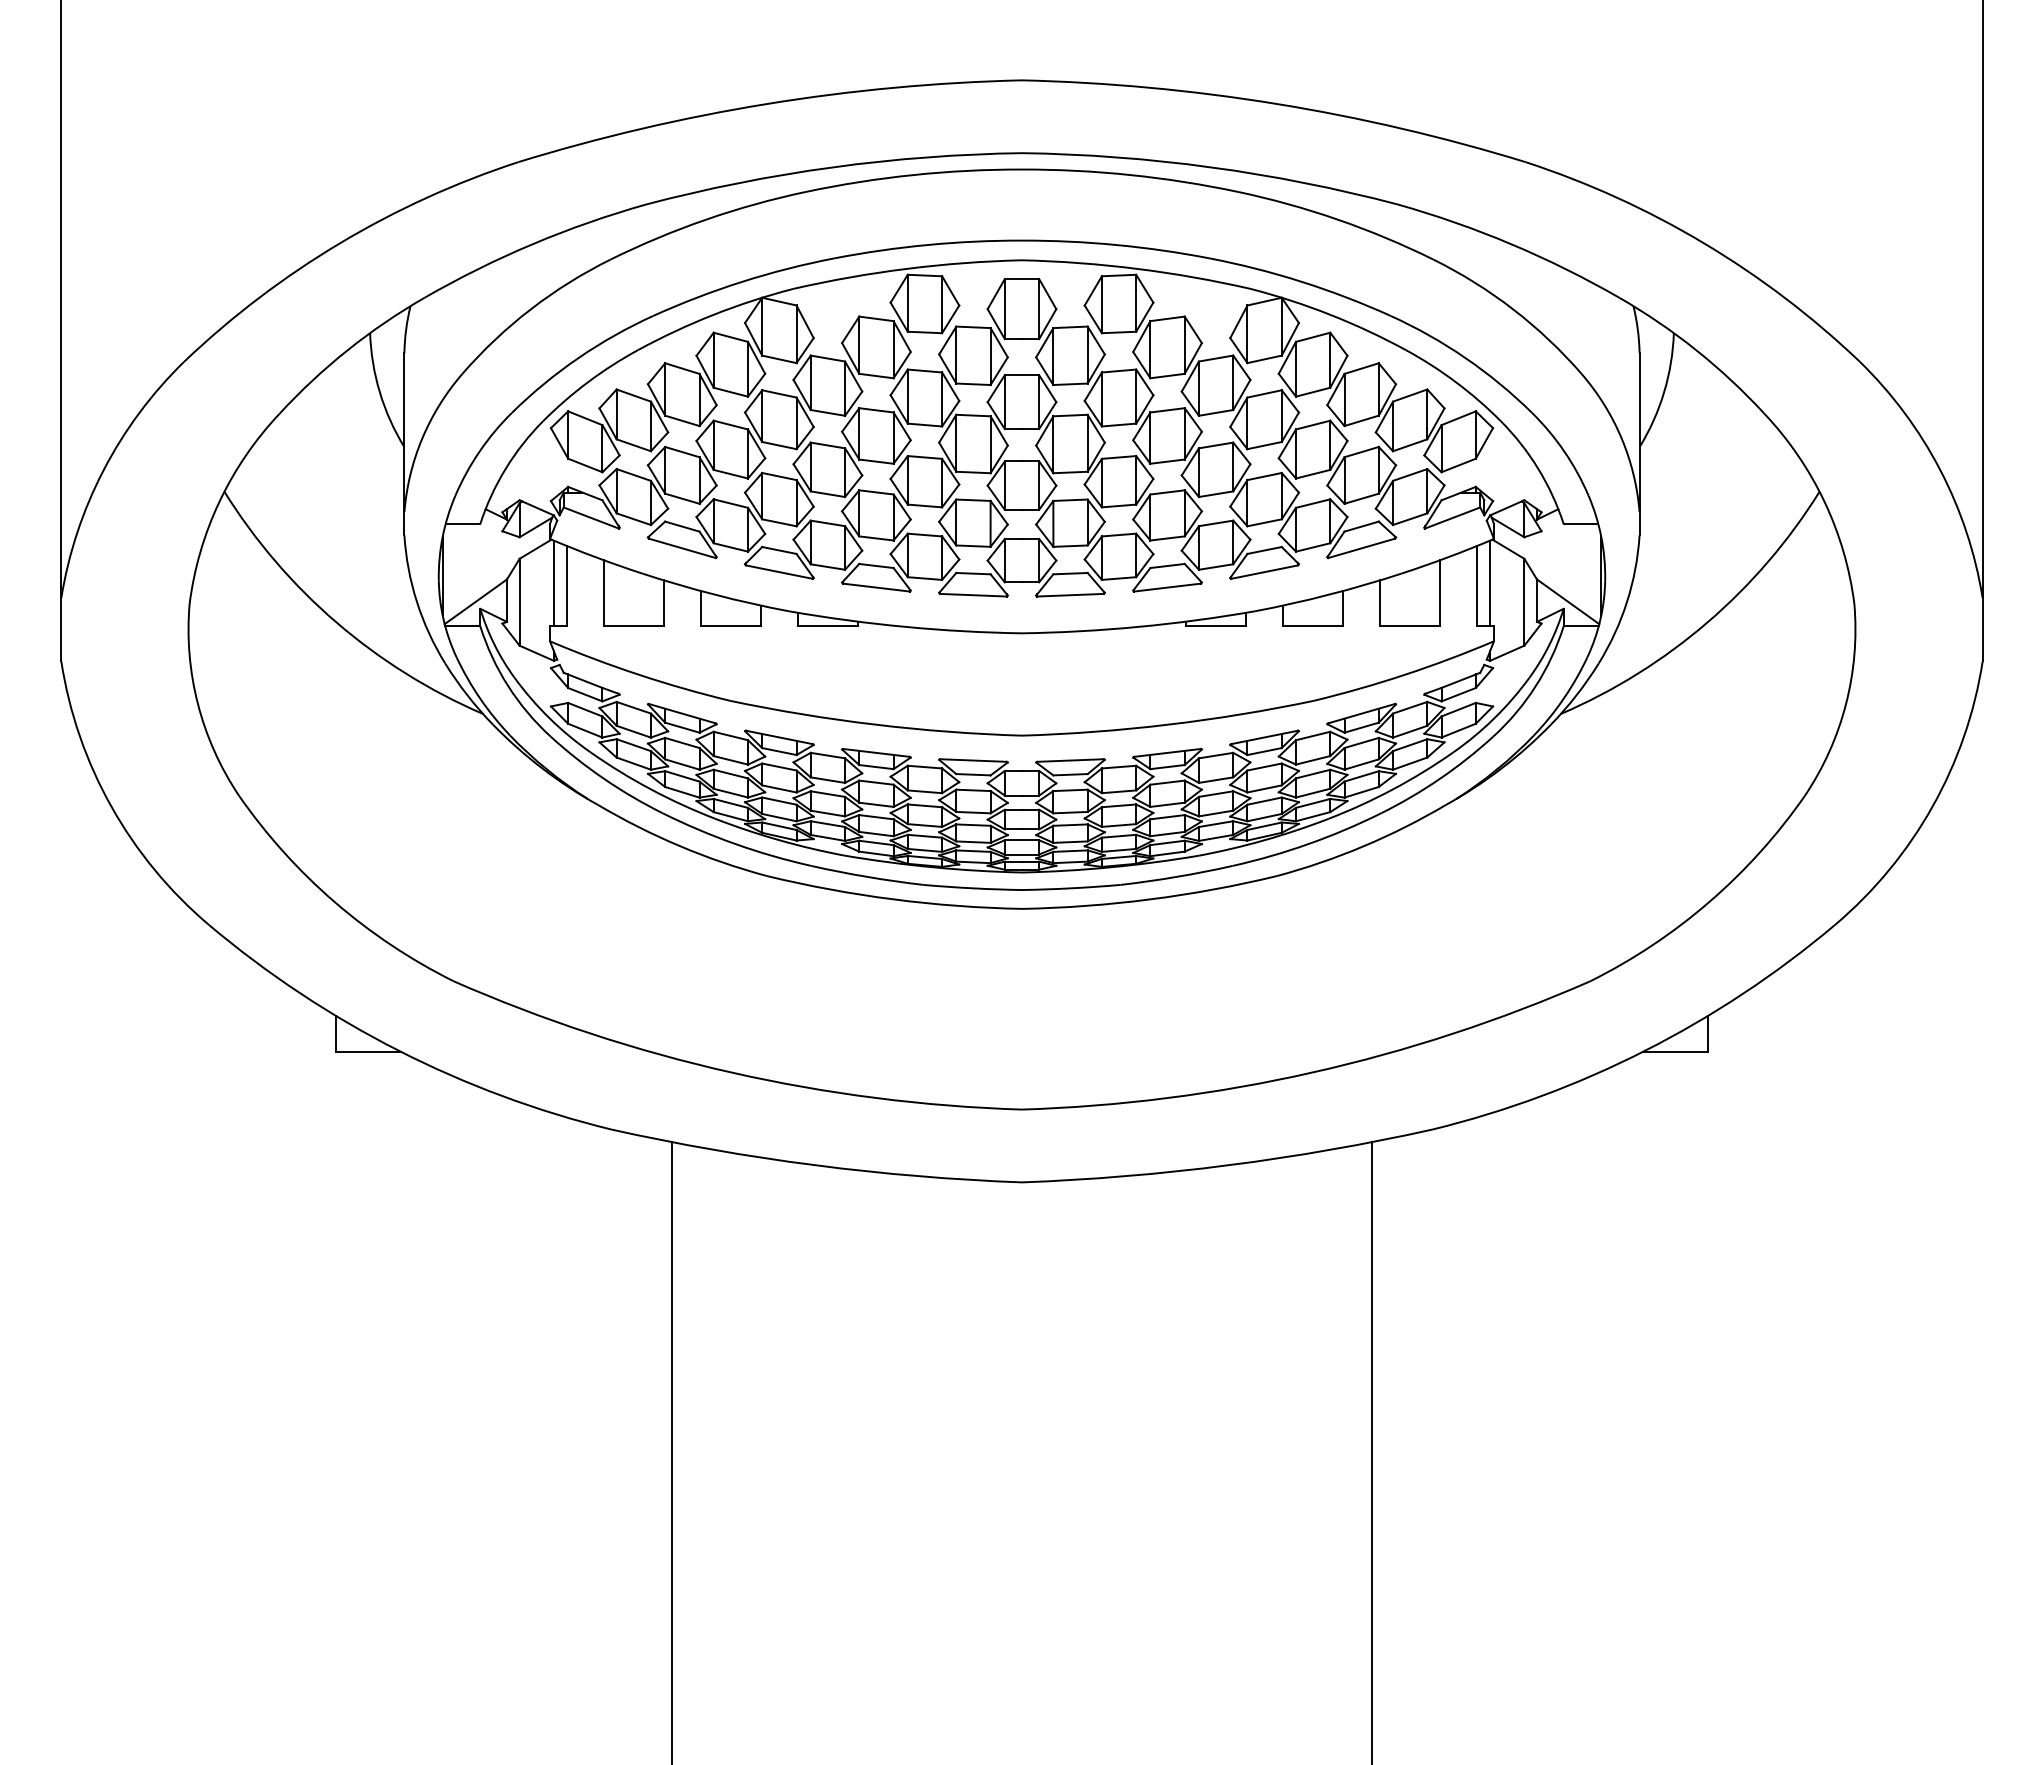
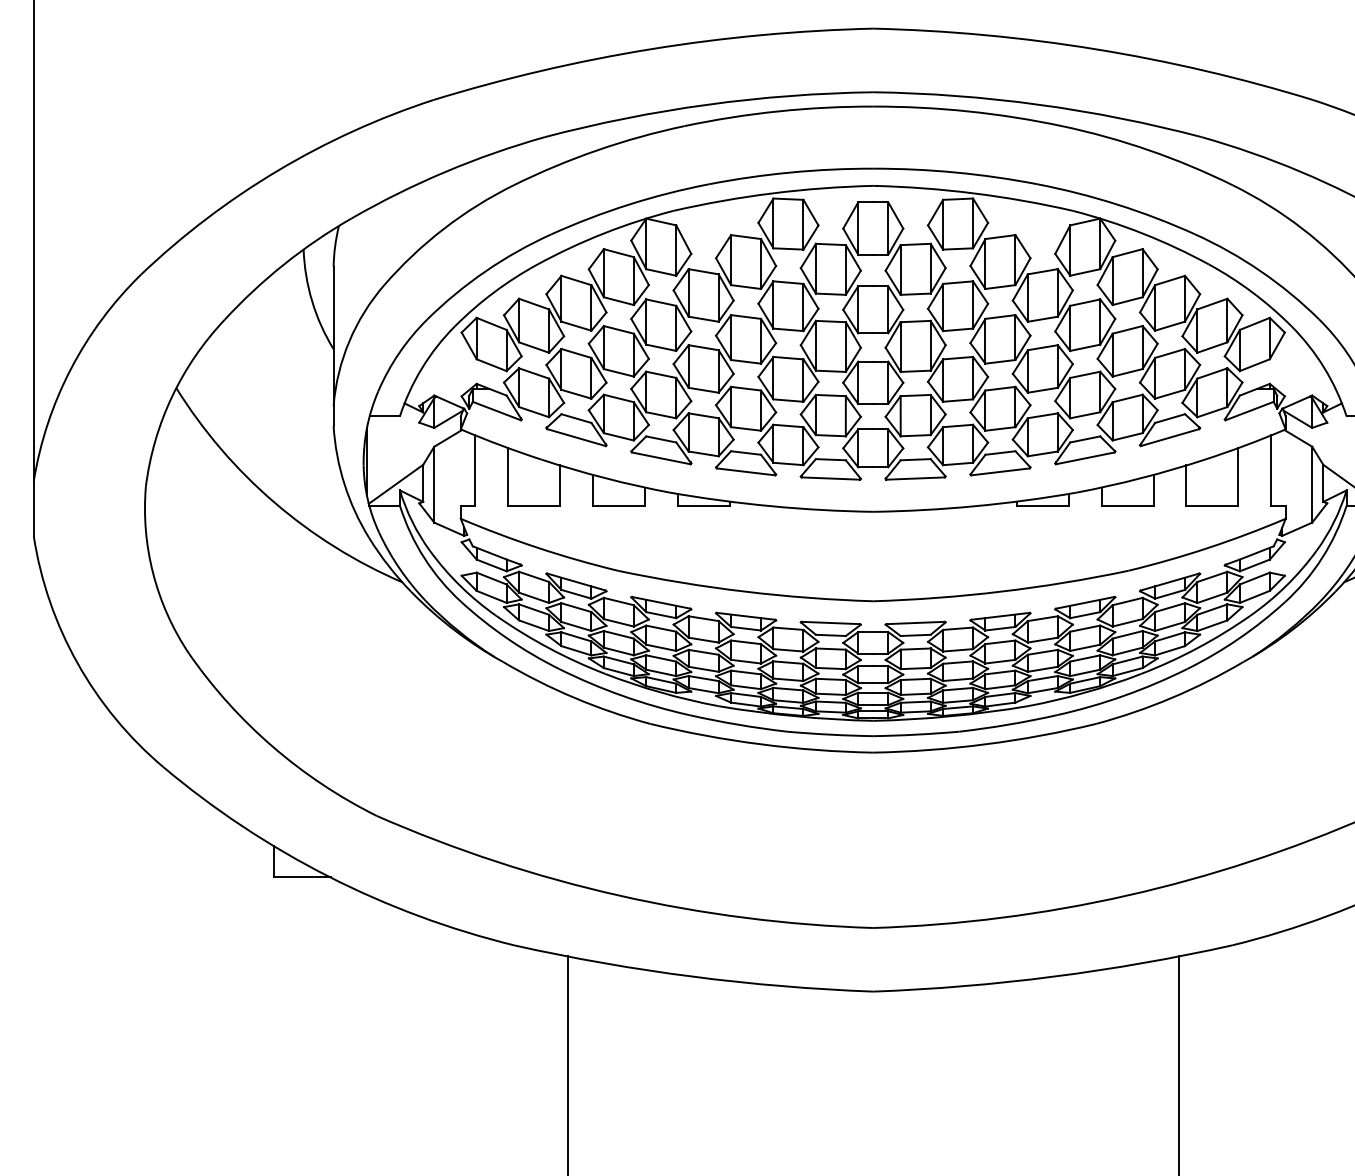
line: (553, 583) -> (463, 468), removed
line: (1490, 583) -> (1282, 468), removed

